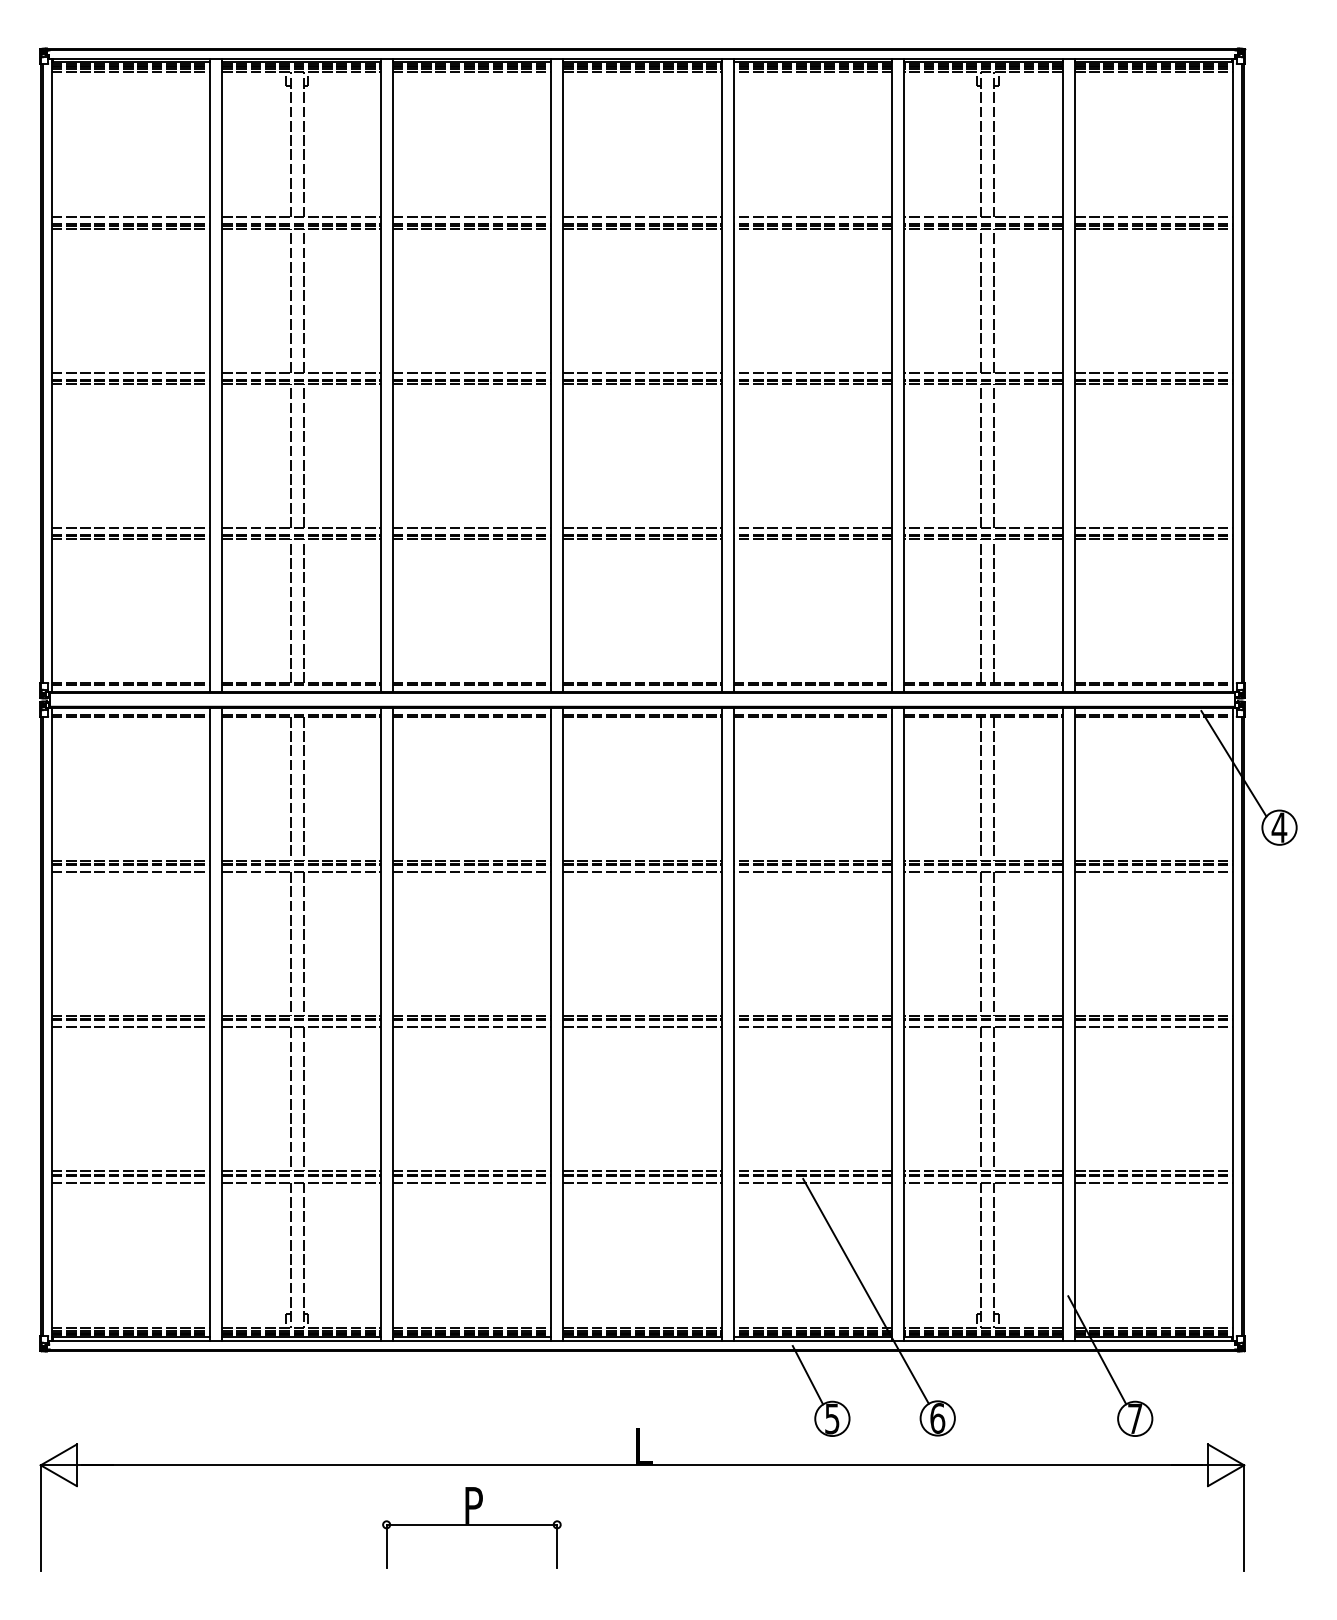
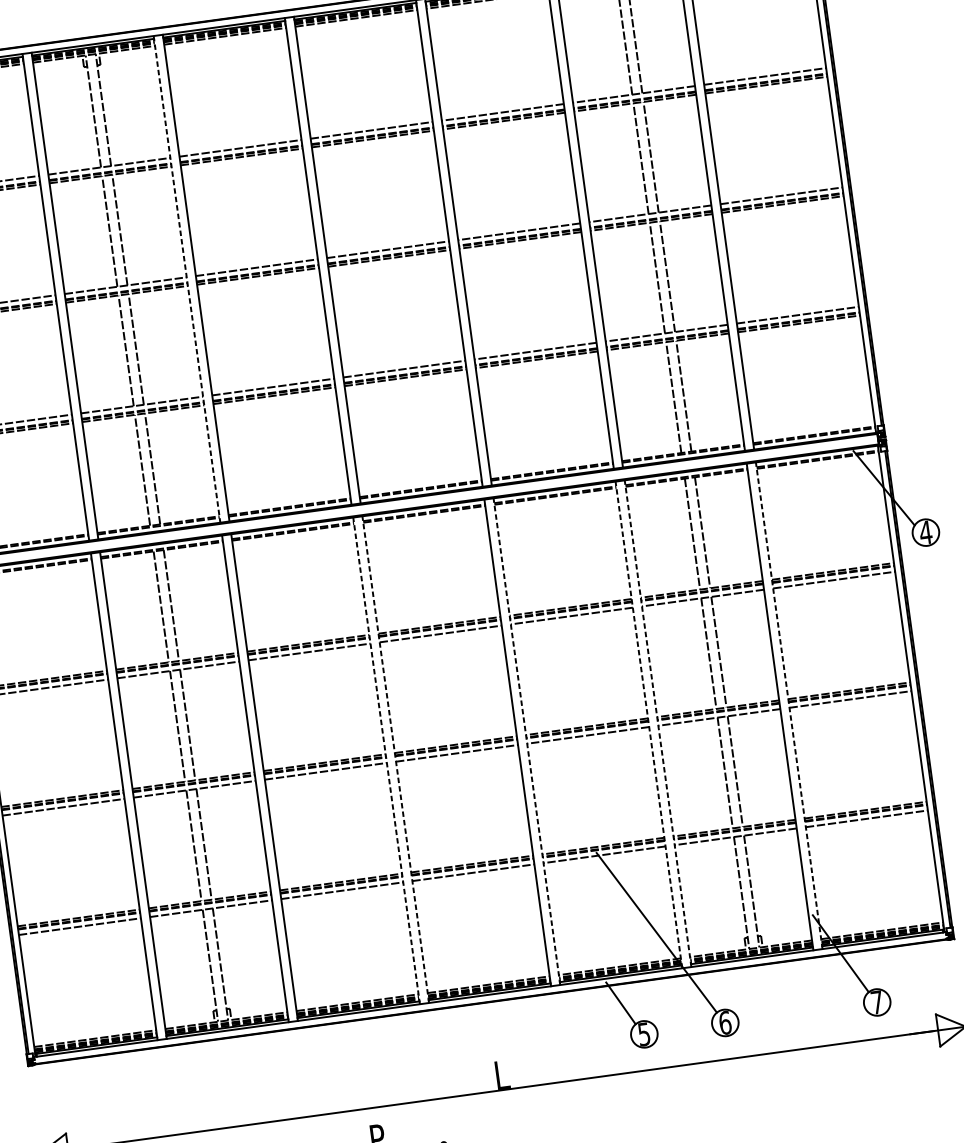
line: (380, 375) -> (186, 279), solid -> dashed
line: (551, 1024) -> (386, 760), solid -> dashed
line: (563, 1024) -> (396, 759), solid -> dashed
line: (733, 1024) -> (526, 741), solid -> dashed
line: (892, 1024) -> (649, 724), solid -> dashed
line: (904, 1024) -> (658, 723), solid -> dashed
line: (1074, 1024) -> (788, 705), solid -> dashed

